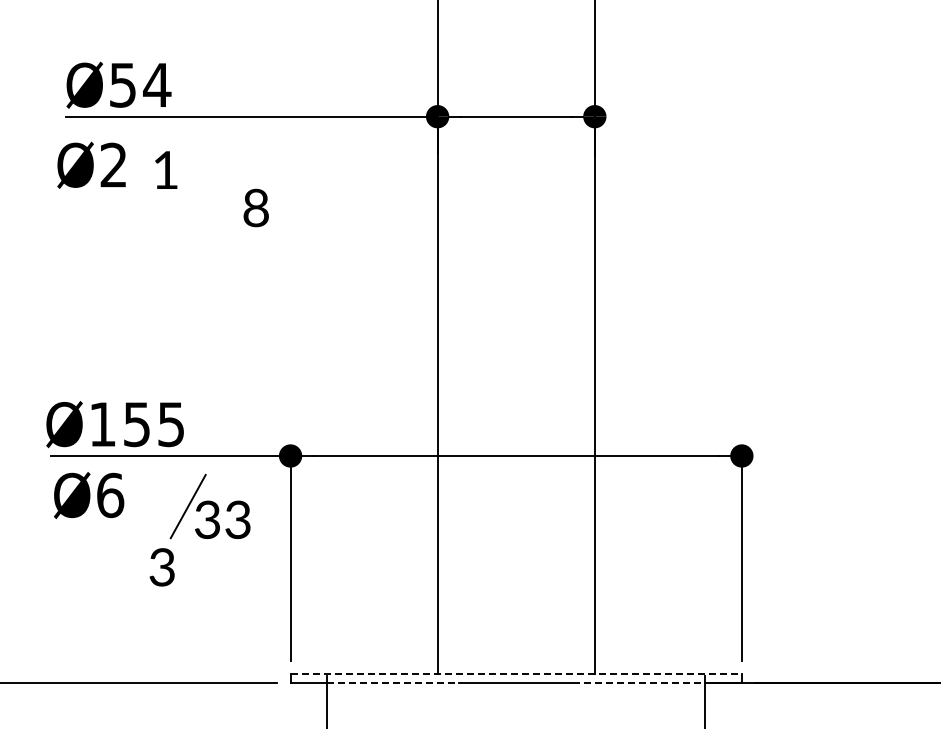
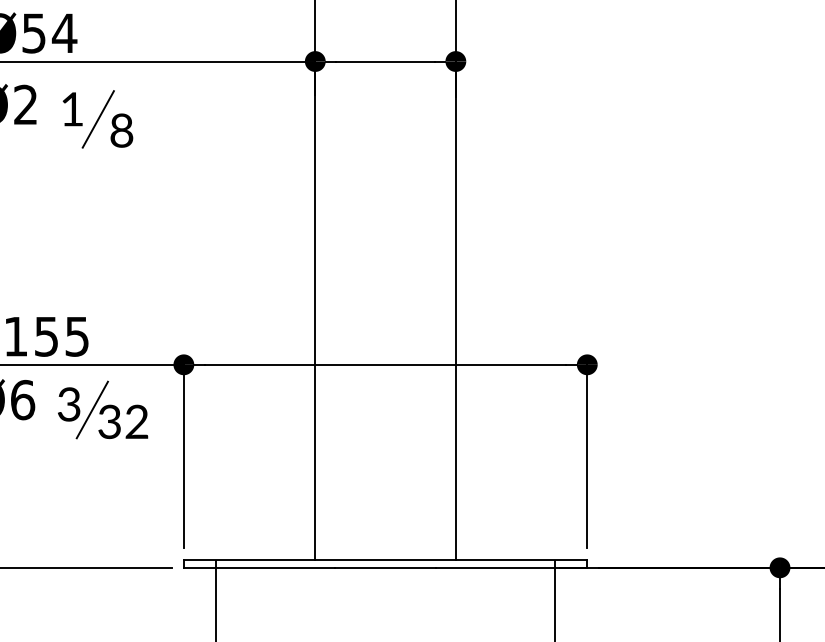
line: (194, 181) -> (97, 119), added
text: (255, 207) -> (121, 130), moved
text: (237, 520) -> (136, 422), 33 -> 32
text: (161, 567) -> (68, 404), moved
line: (516, 674) -> (385, 560), dashed -> solid
line: (393, 683) -> (275, 568), dashed -> solid
line: (639, 683) -> (495, 568), dashed -> solid

